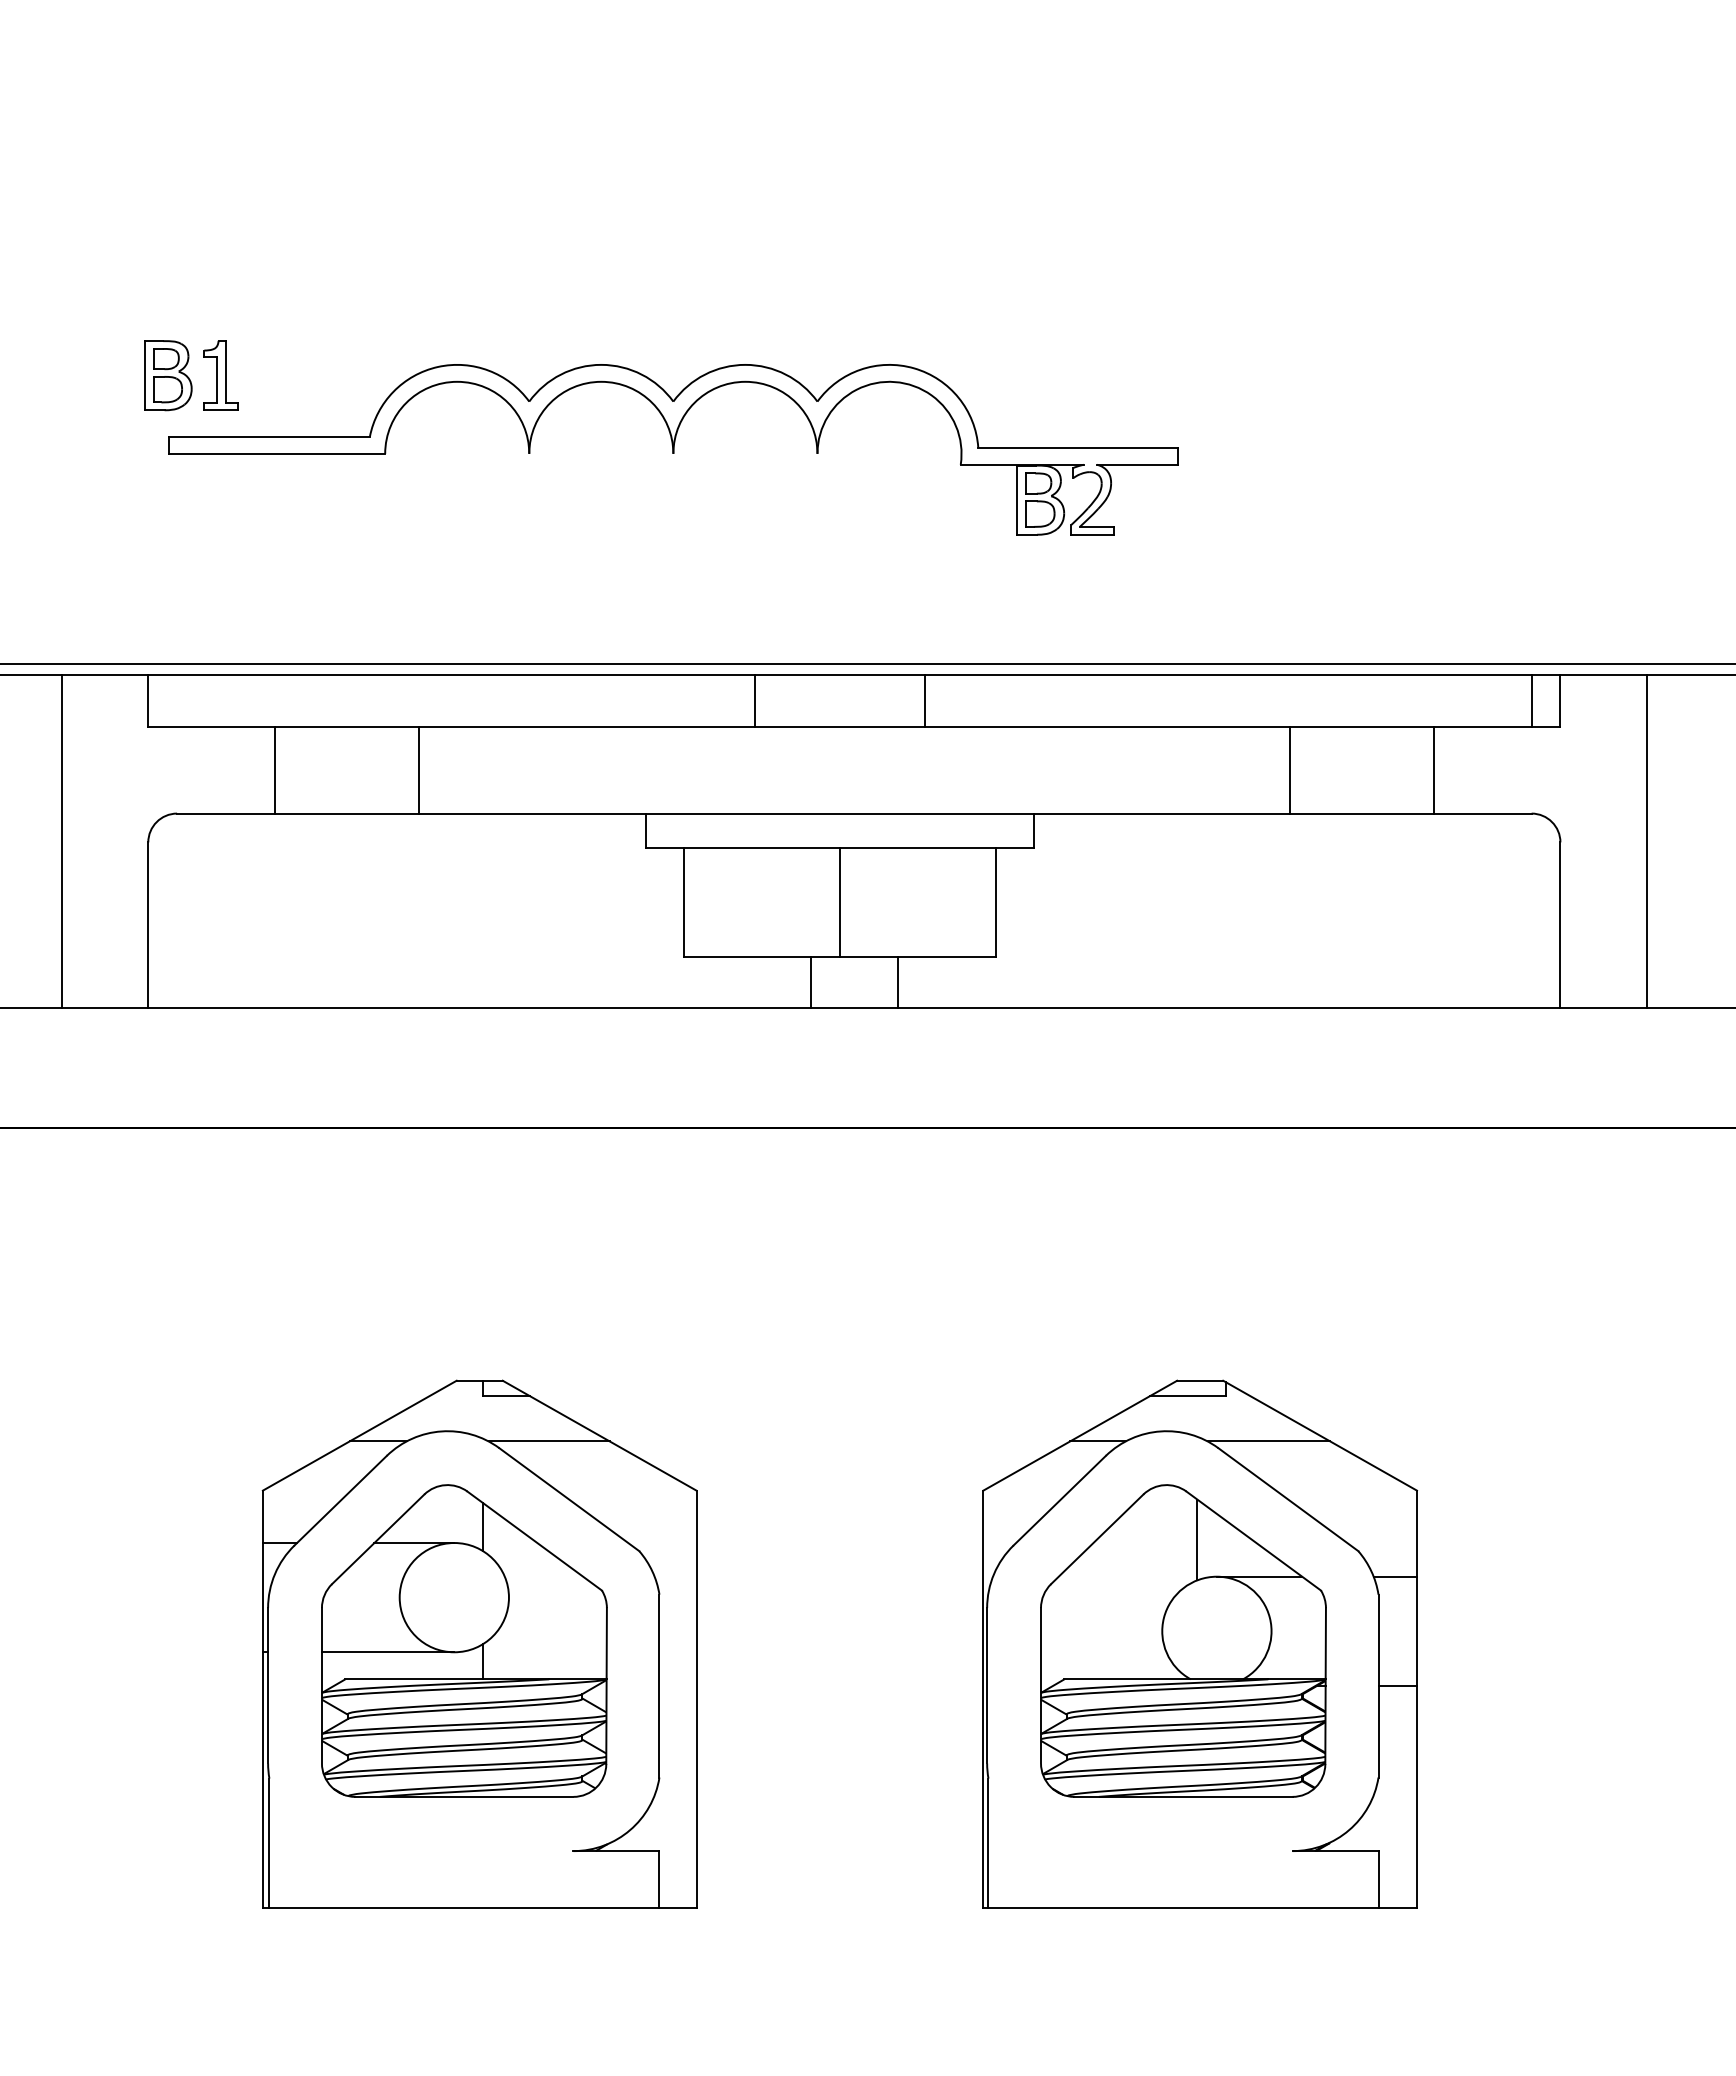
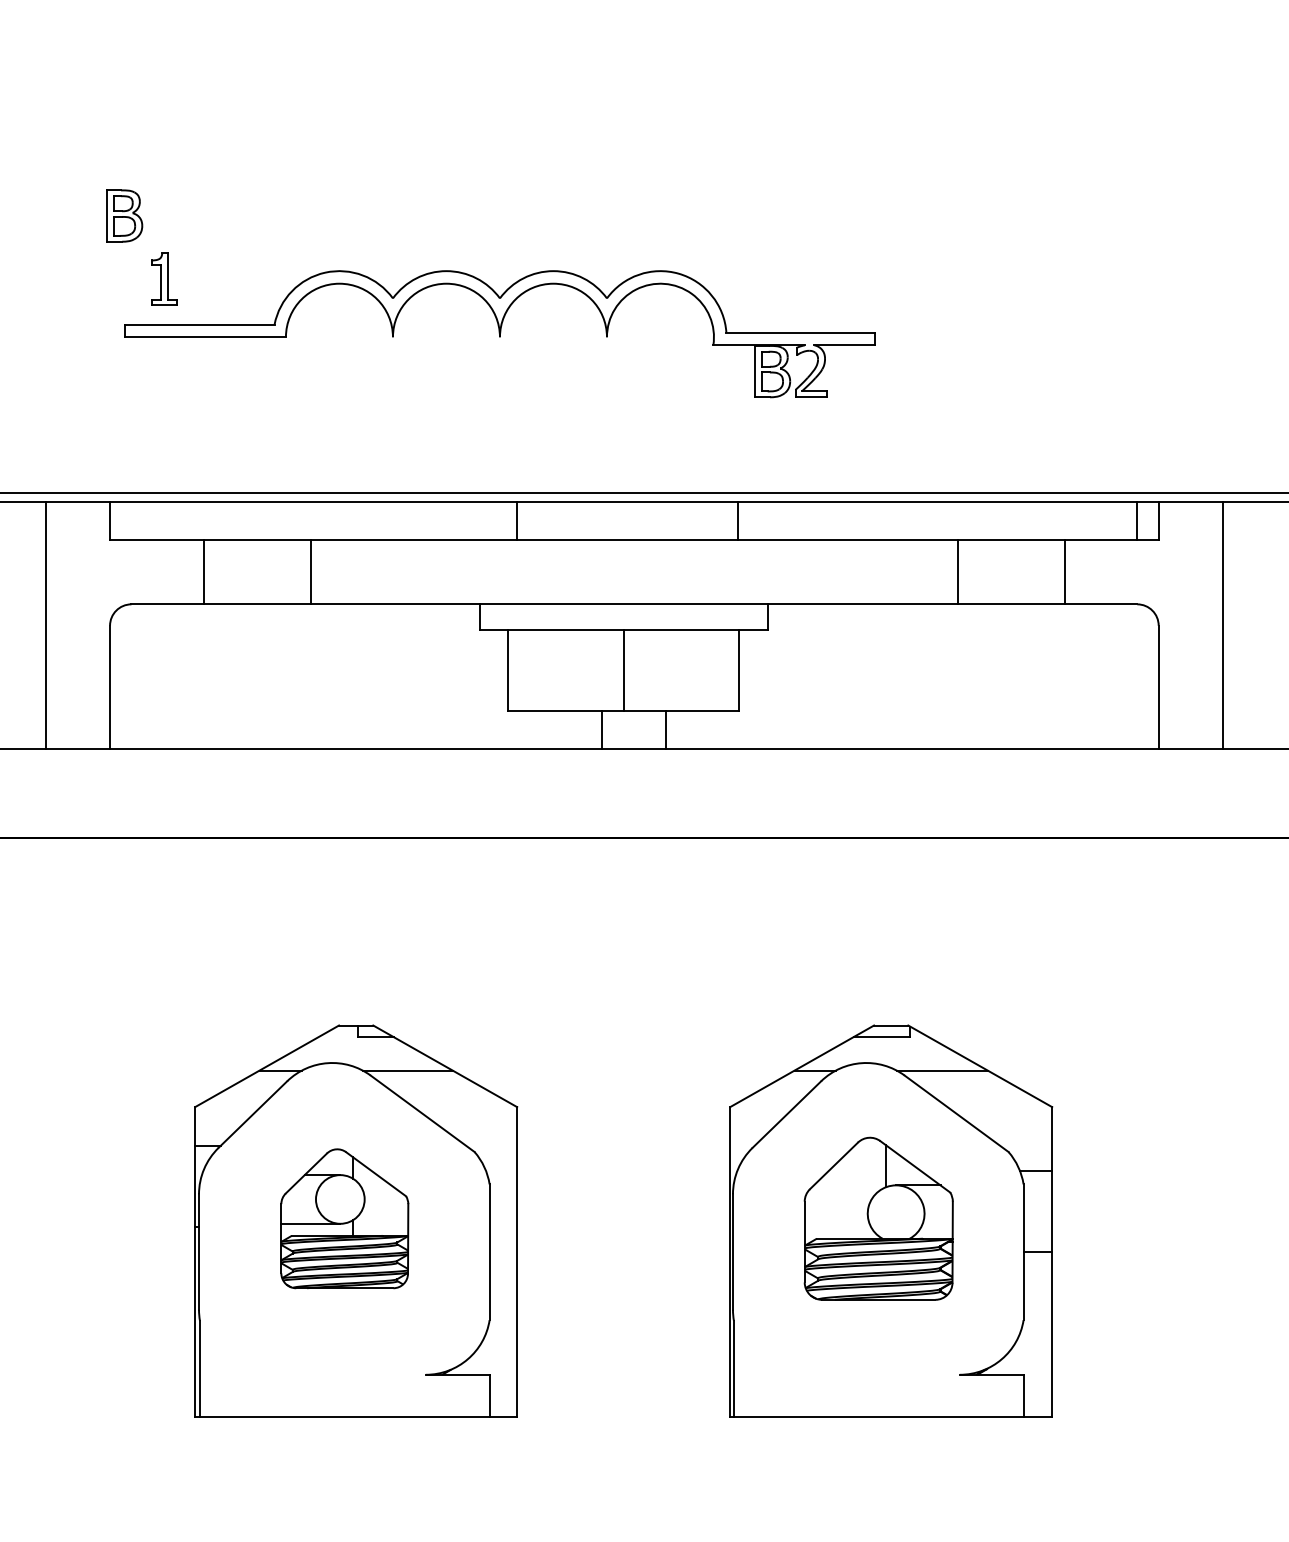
part: (168, 375) -> (125, 215), moved
line: (754, 701) -> (516, 521), moved
line: (925, 701) -> (738, 521), moved
part: (464, 1640) -> (344, 1218), size x0.6
part: (1183, 1640) -> (878, 1218), size x0.7

